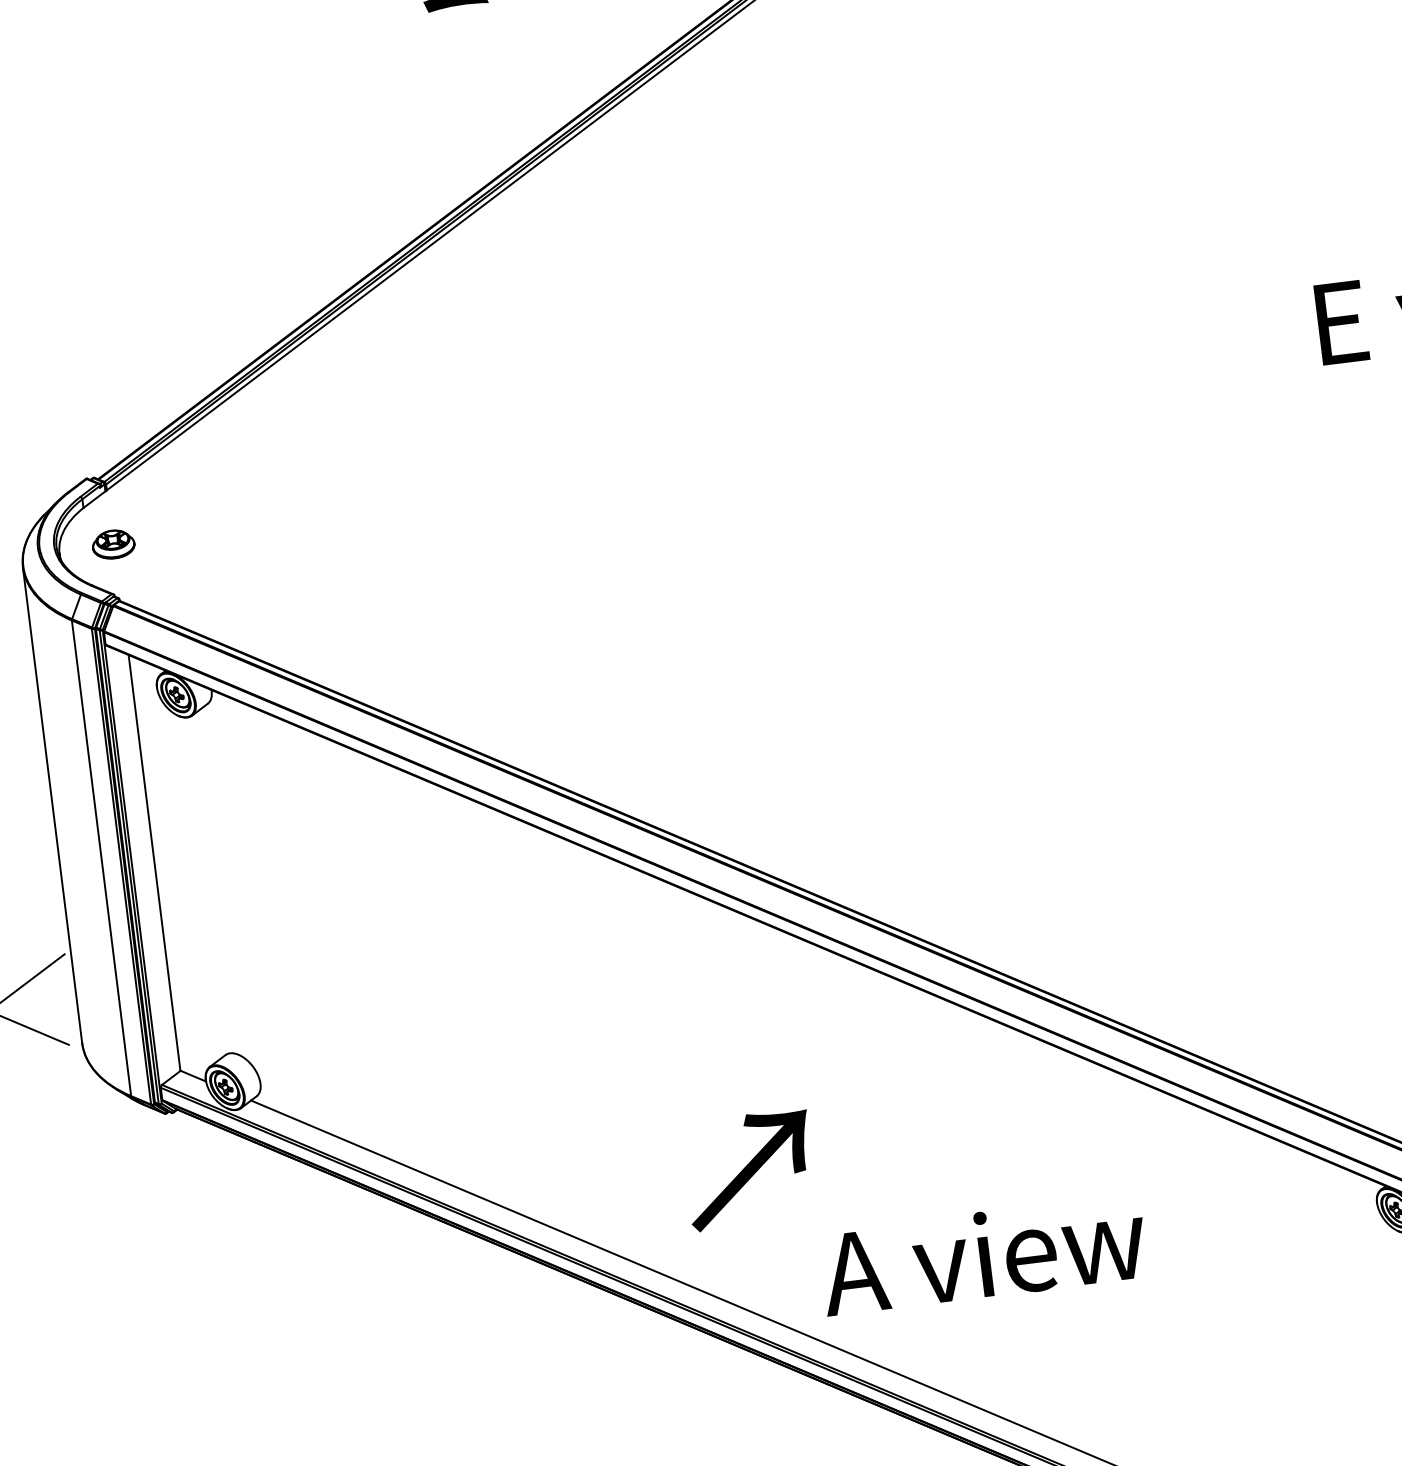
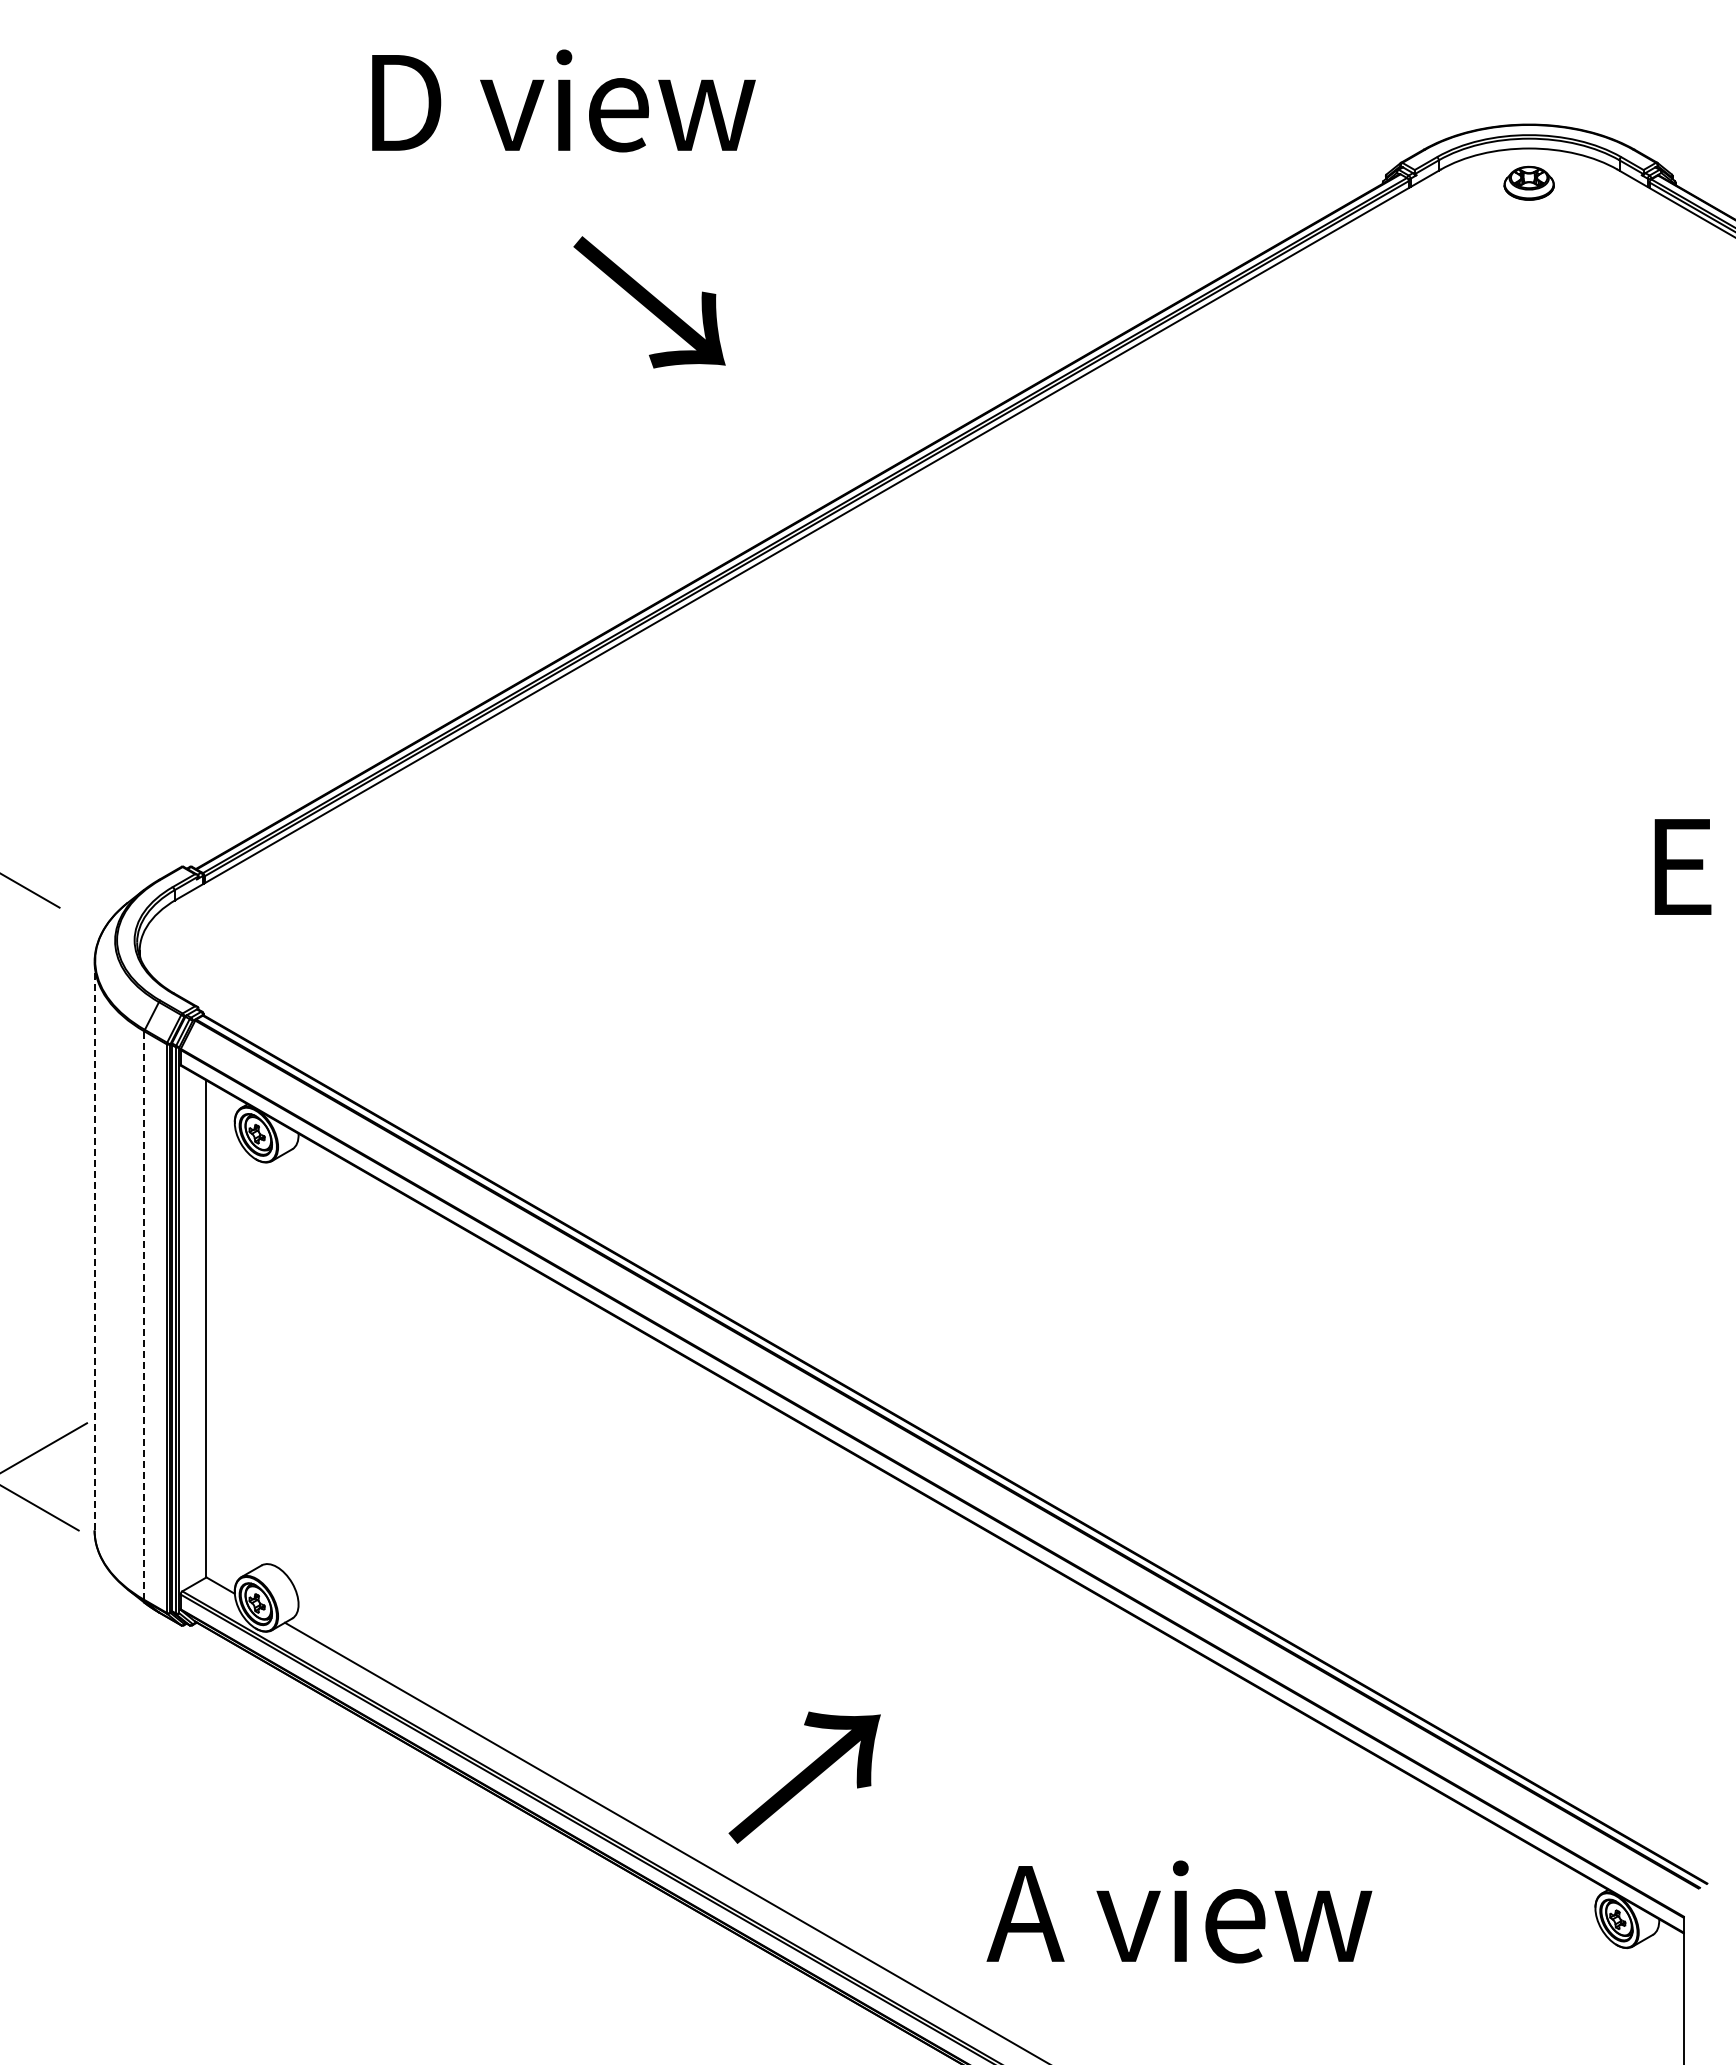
part: (113, 544) -> (204, 947), removed
line: (52, 804) -> (94, 1245), solid -> dashed
line: (101, 858) -> (144, 1315), solid -> dashed
text: (749, 1169) -> (804, 1777), moved
text: (983, 1254) -> (1179, 1911), moved

